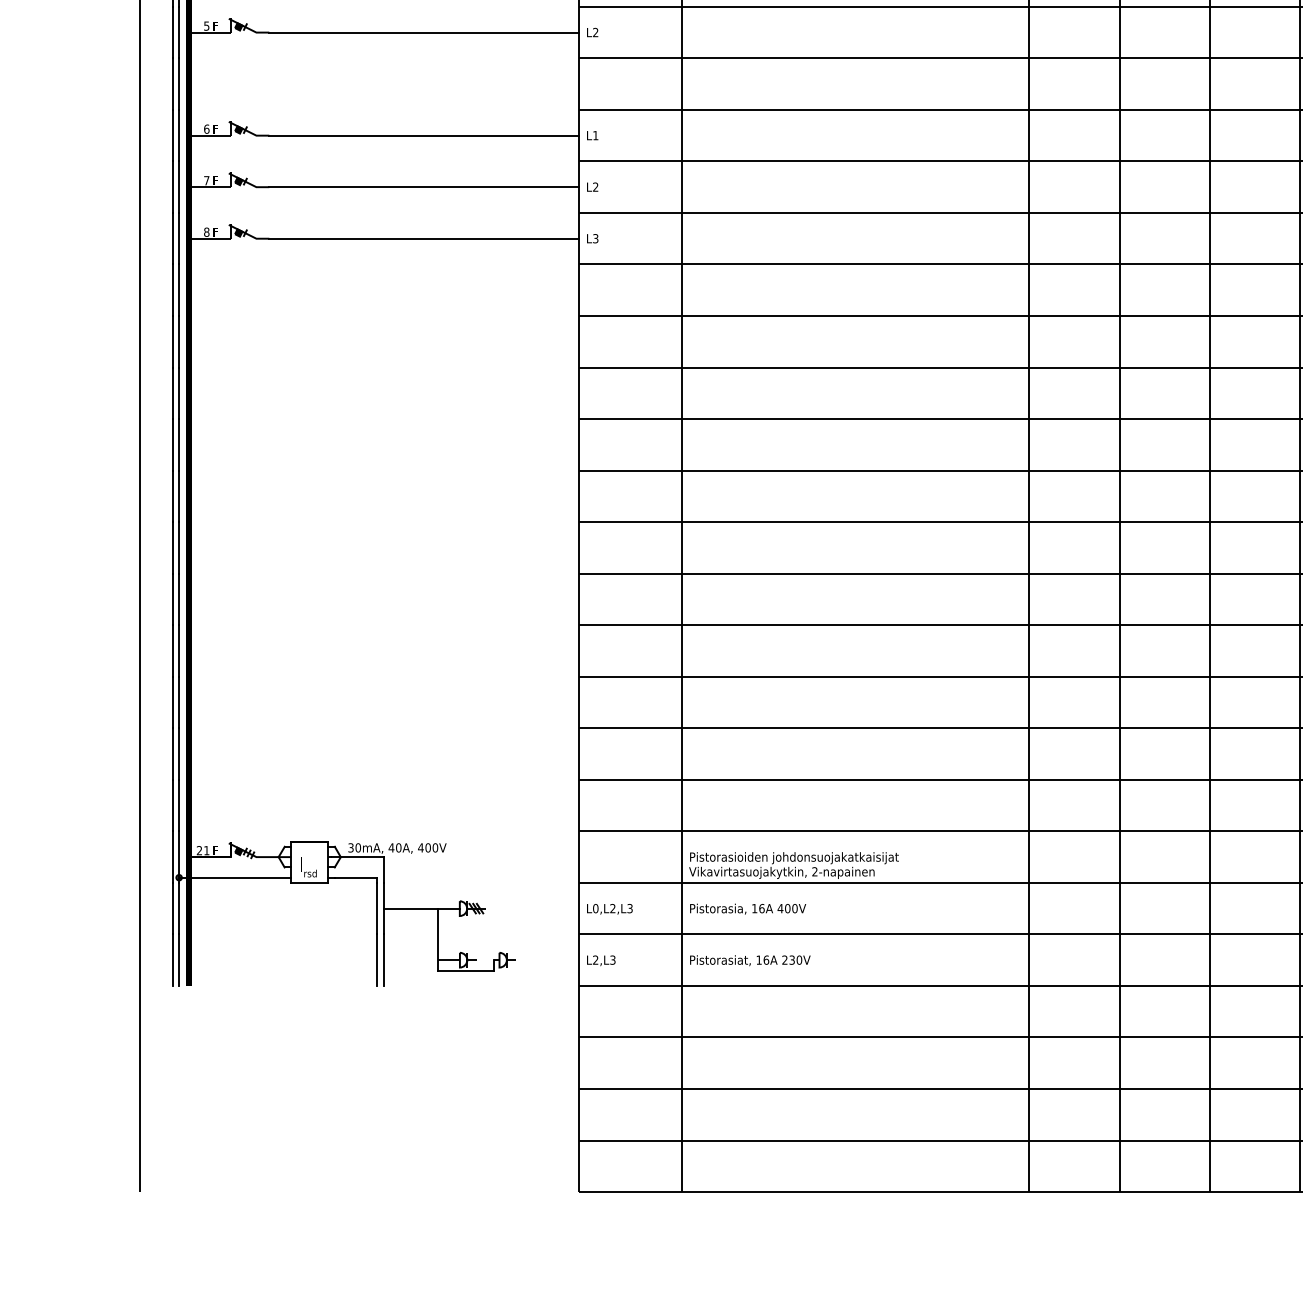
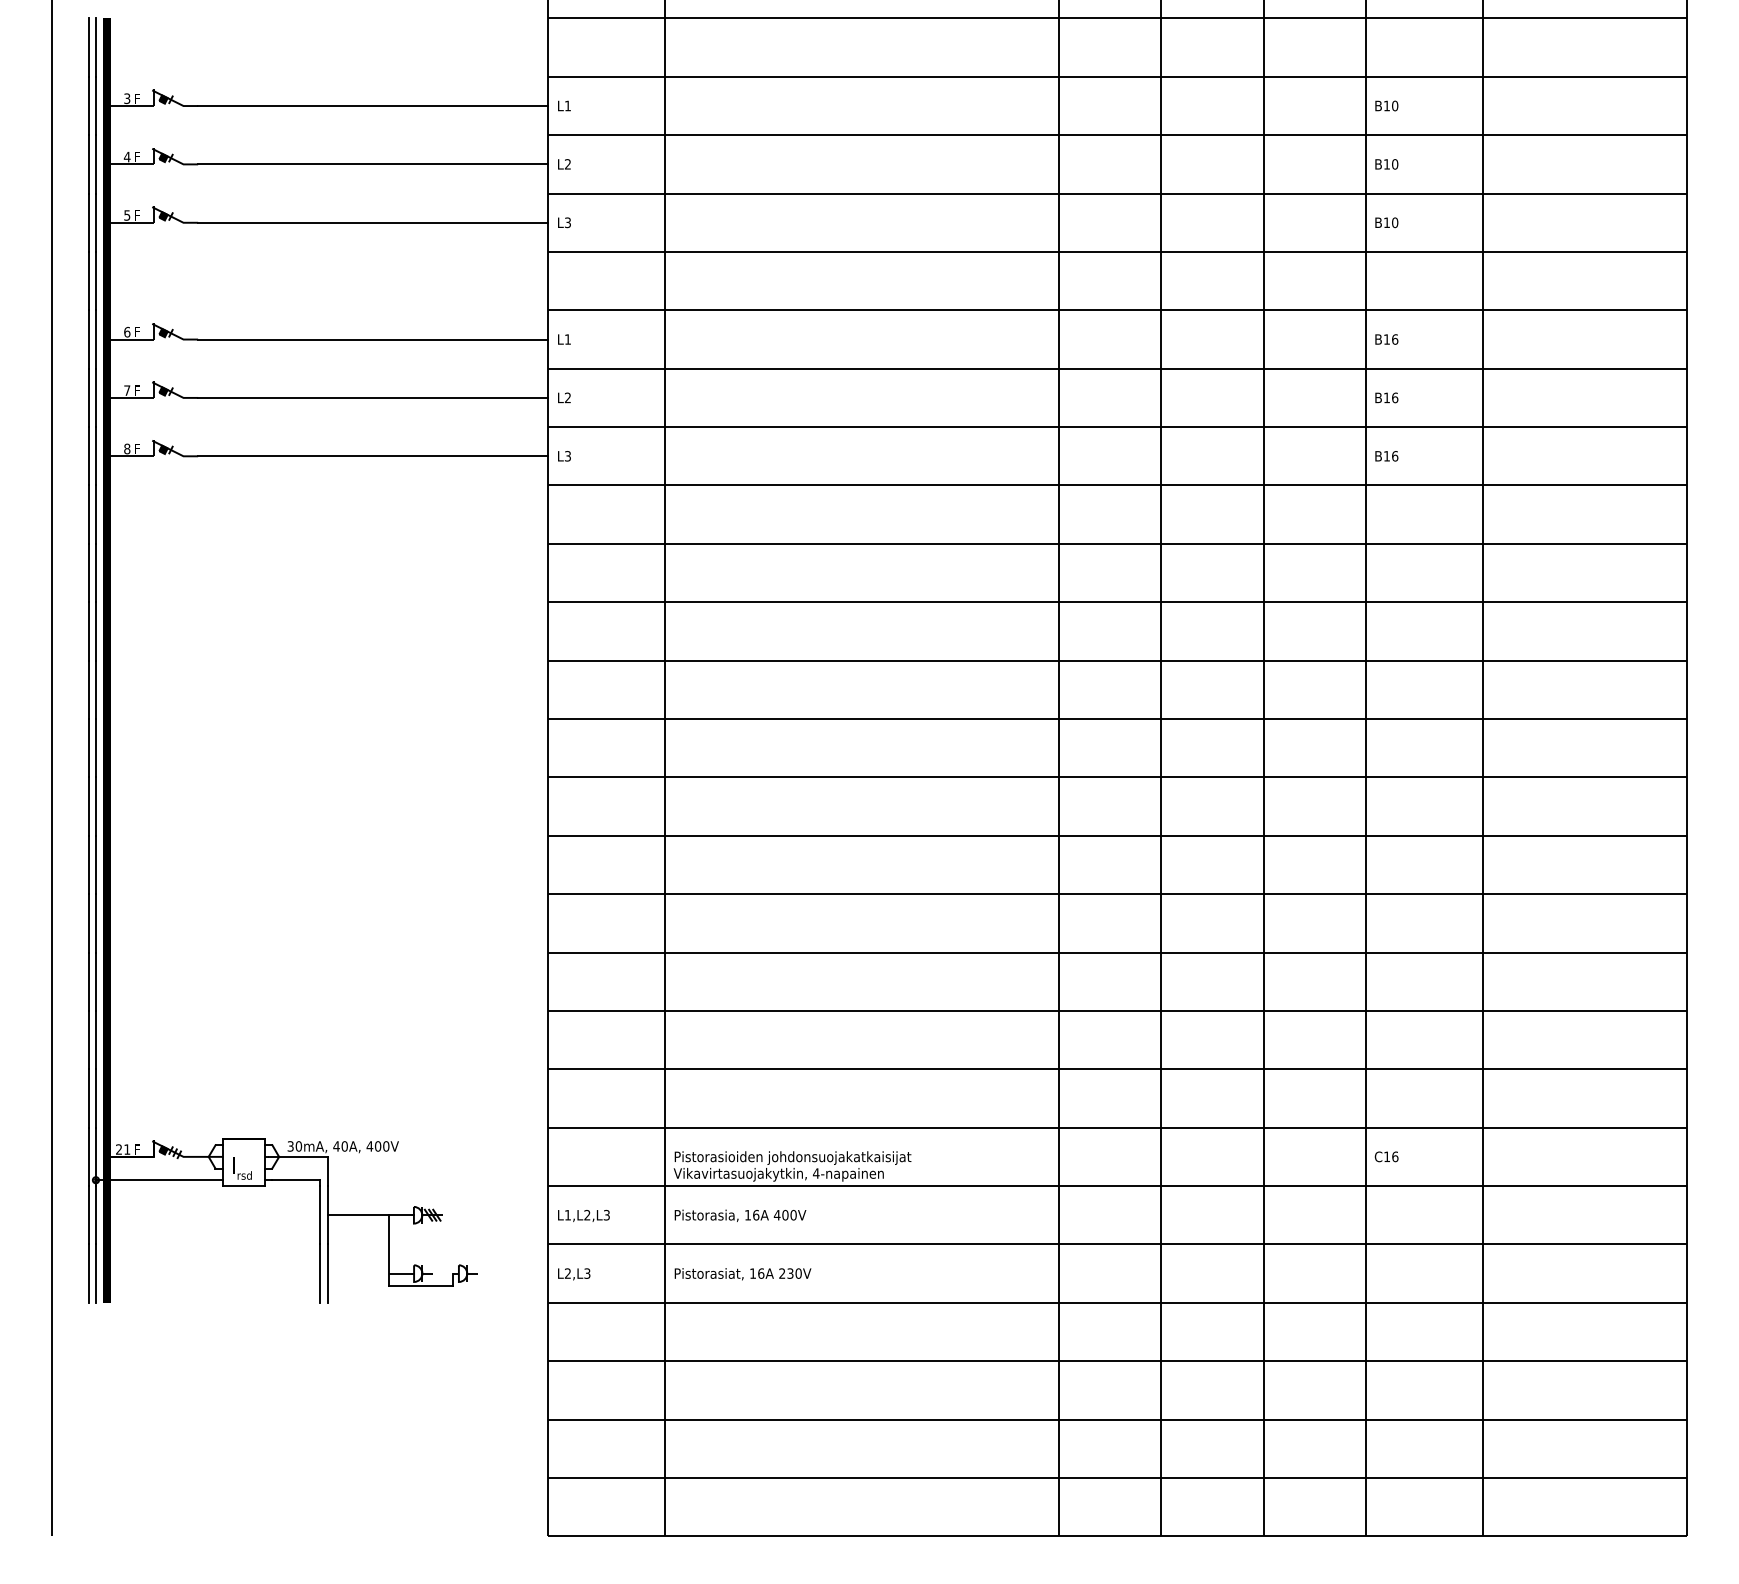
text: (595, 33) -> (567, 223), L2 -> L3
text: (814, 871) -> (815, 1173), 2-napainen -> 4-napainen
text: (595, 908) -> (567, 1215), L0,L2,L3 -> L1,L2,L3

